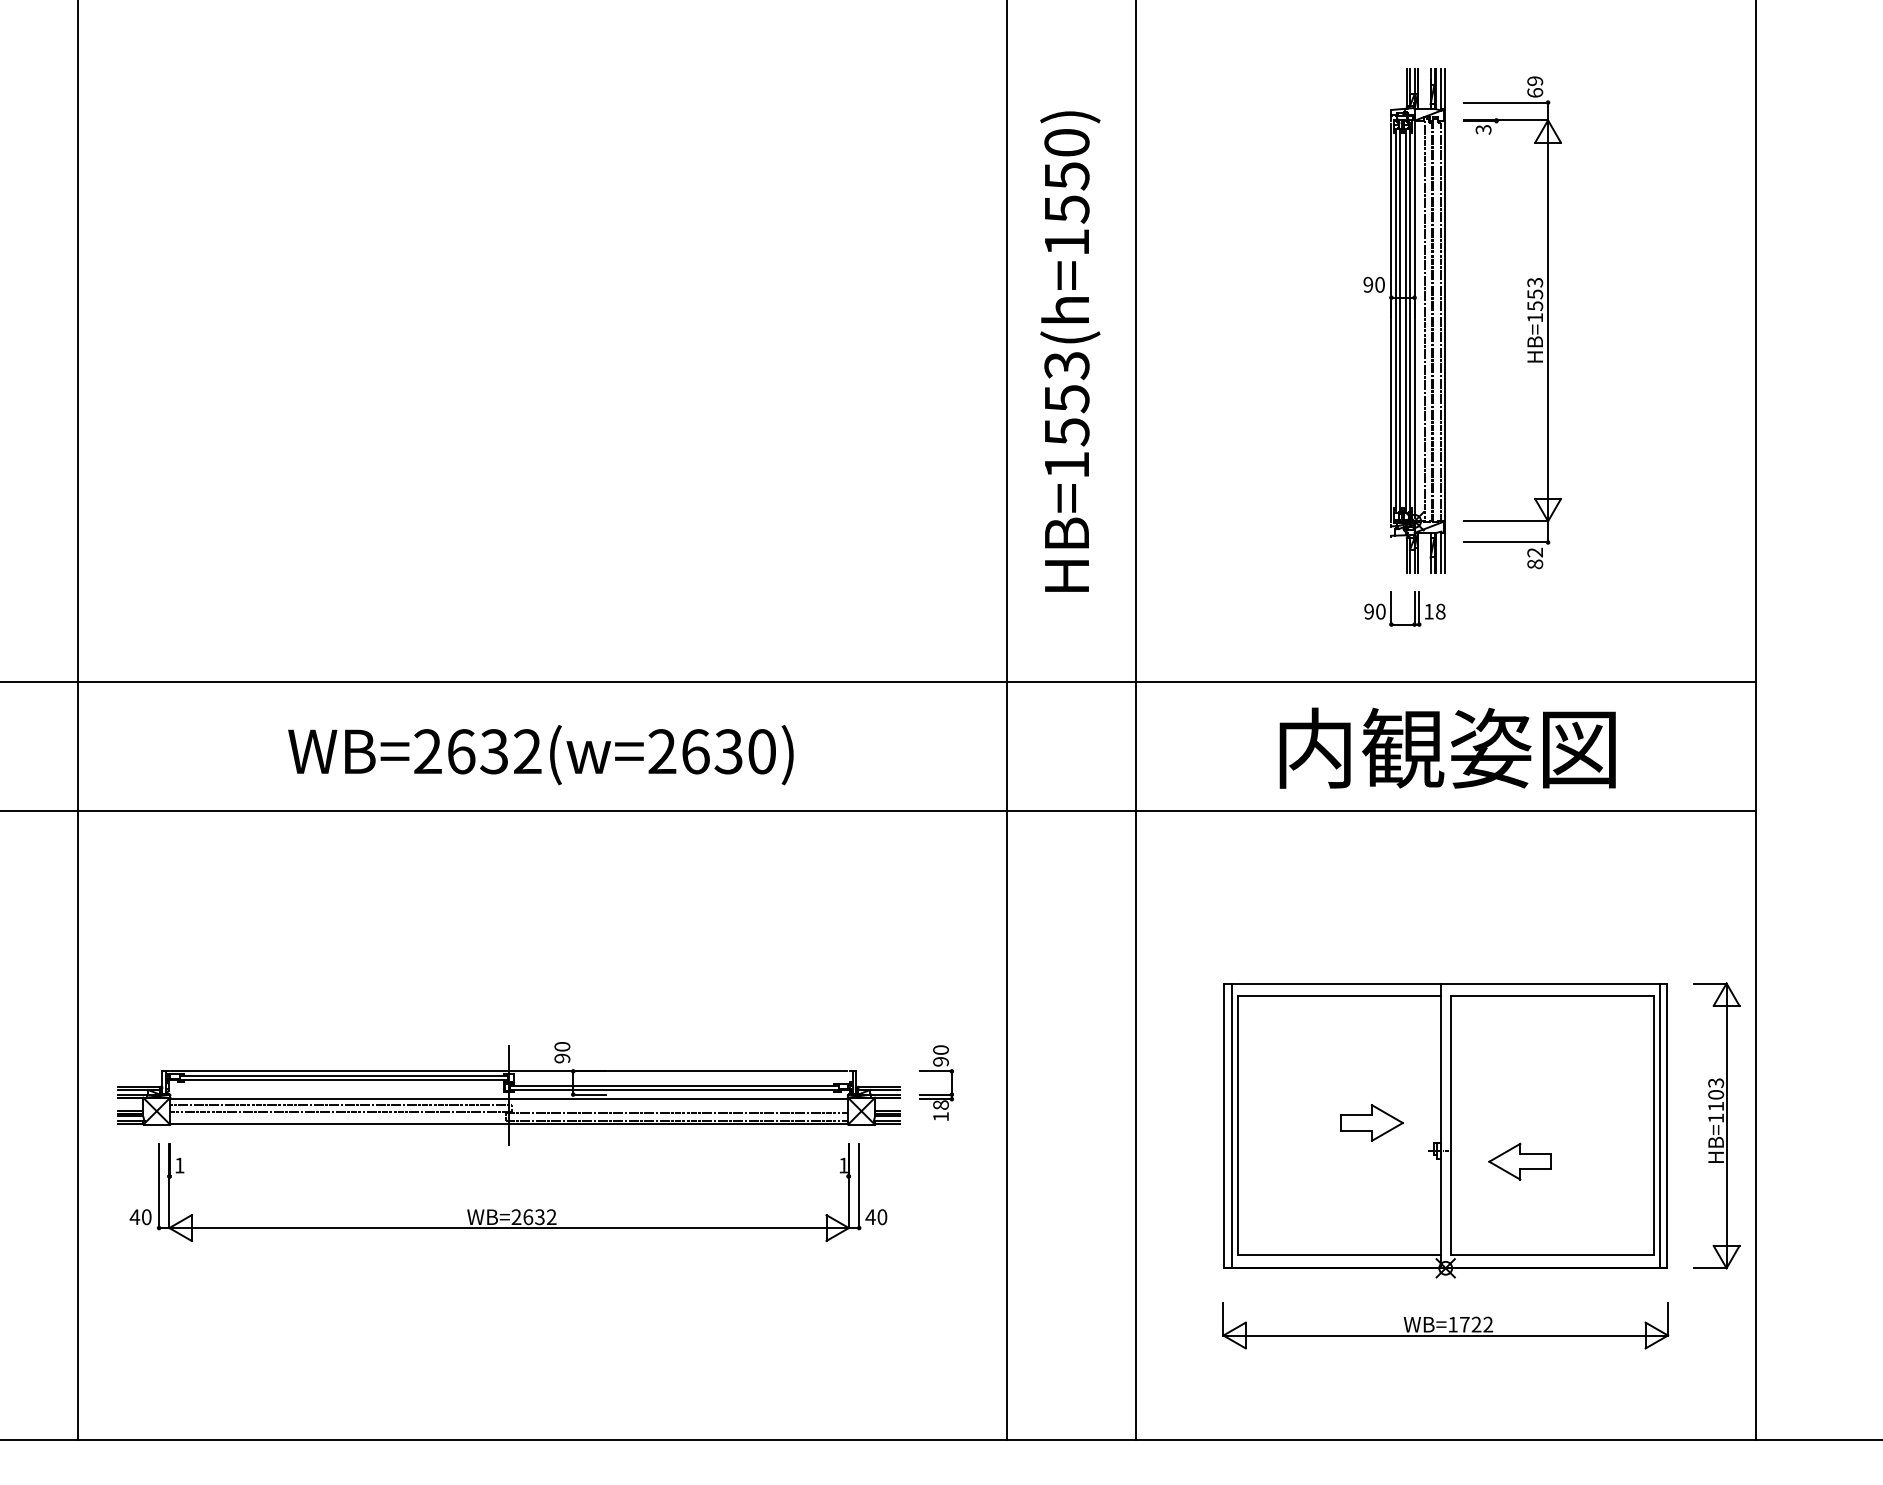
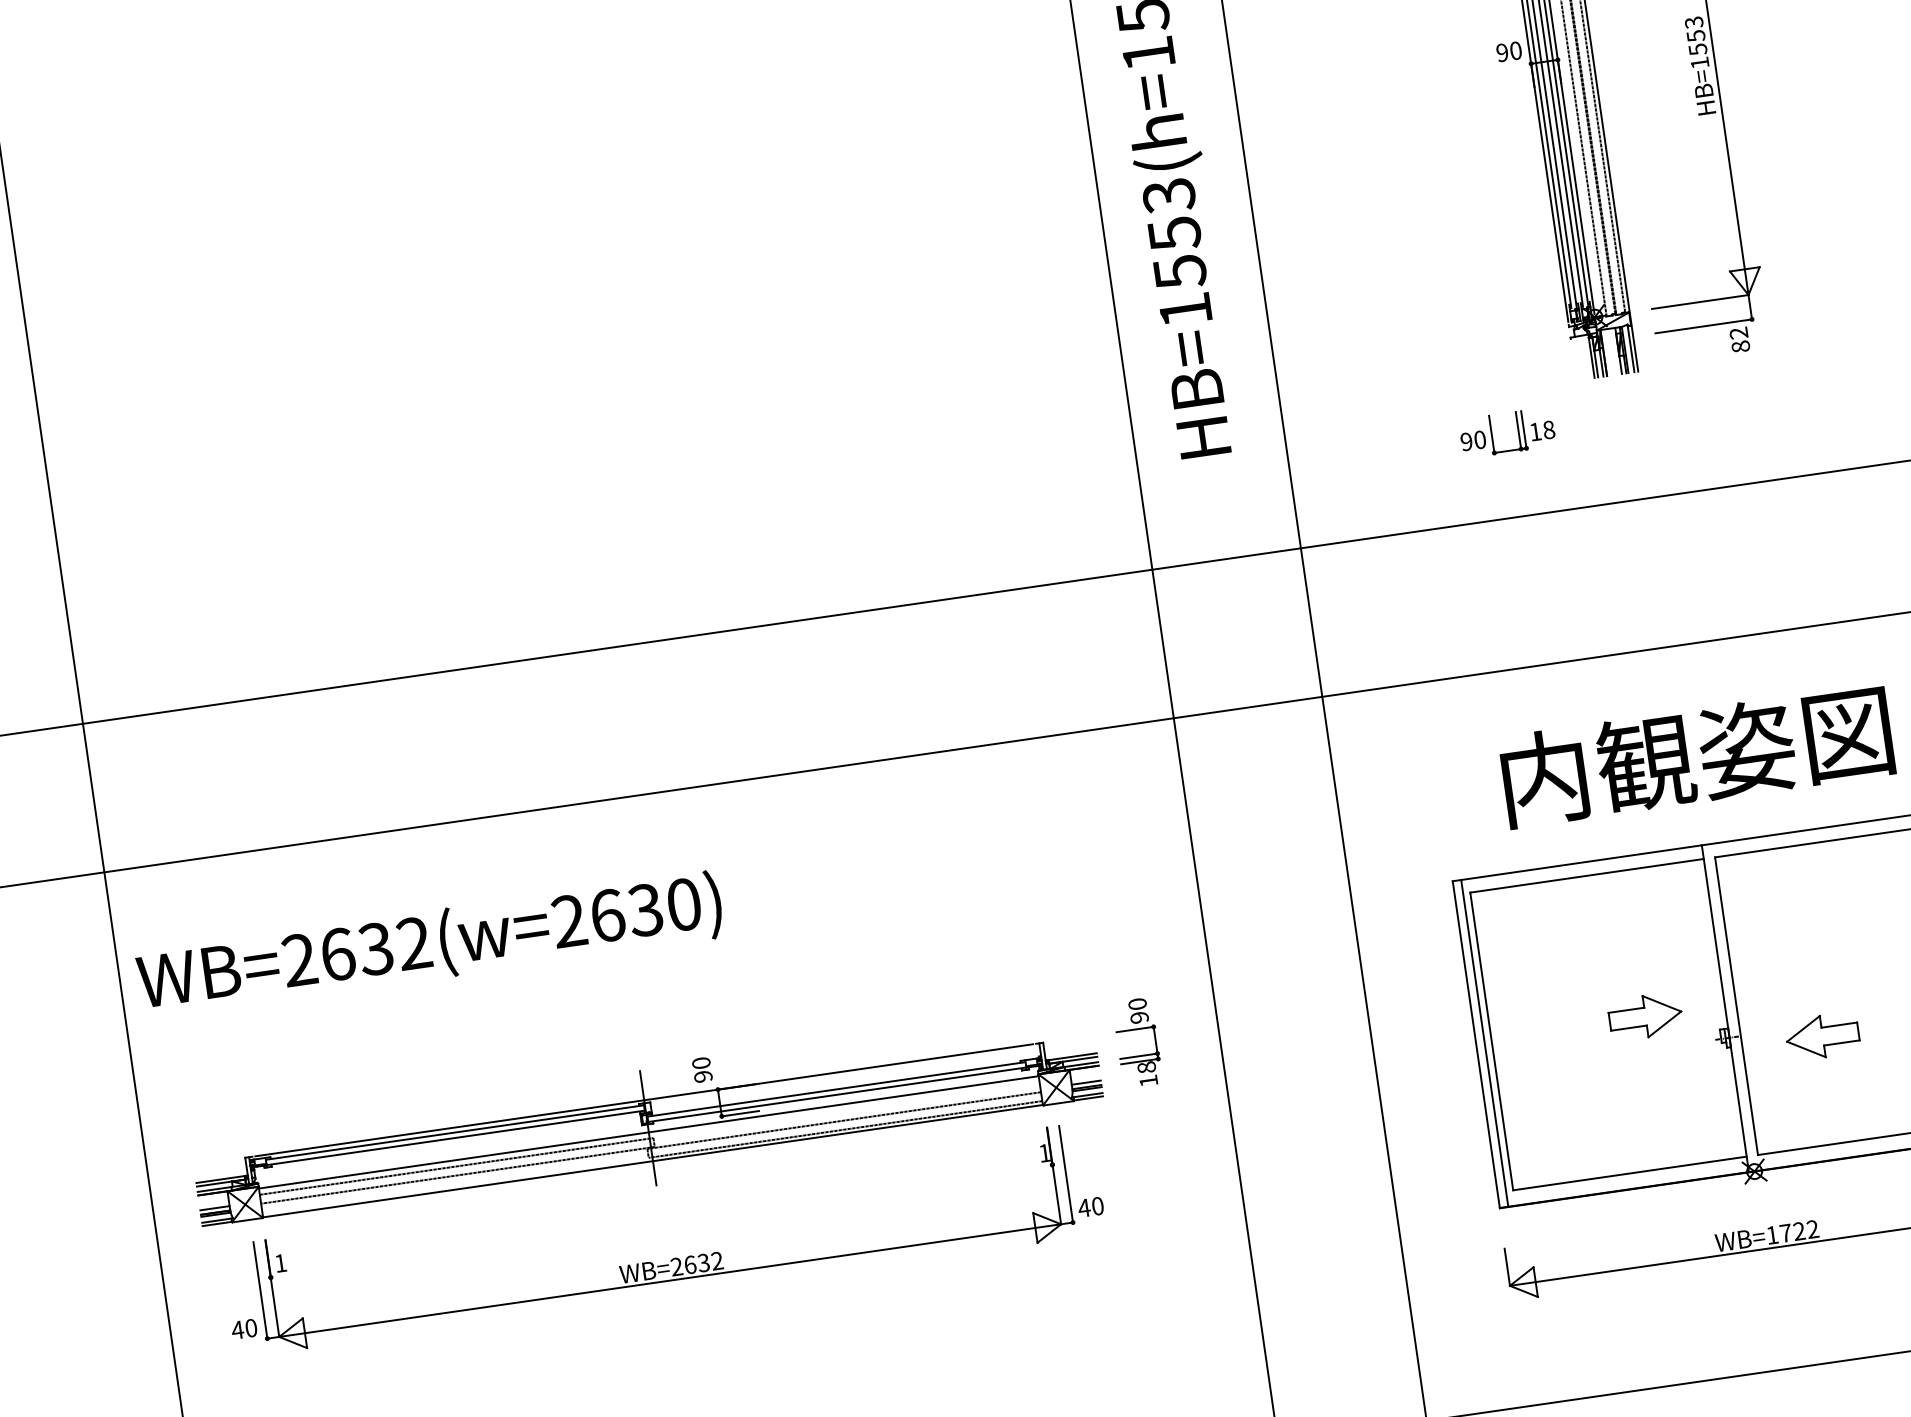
part: (1414, 608) -> (1518, 430), moved
text: (1447, 747) -> (1696, 754), moved
text: (540, 755) -> (429, 945), moved

